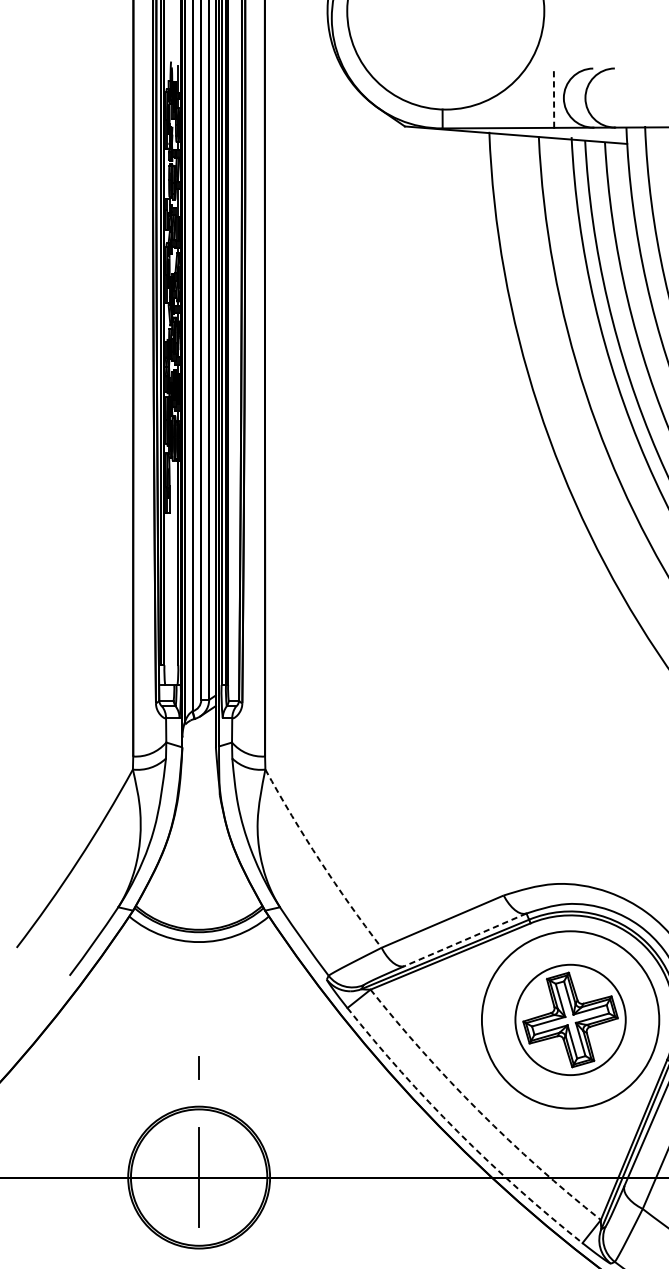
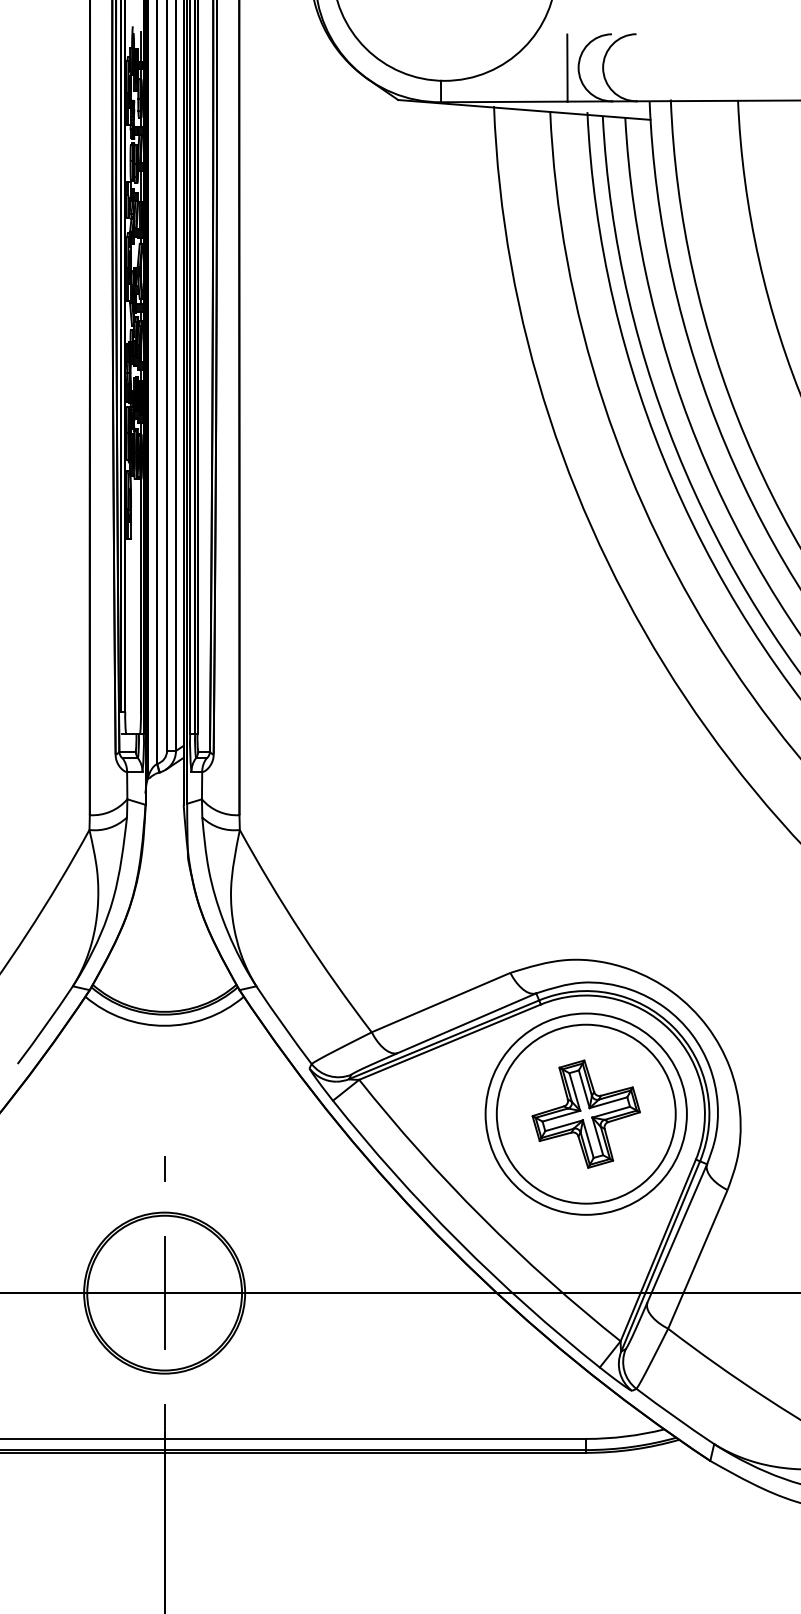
line: (554, 98) -> (567, 68), dashed -> solid
arc: (319, 860) -> (301, 933), dashed -> solid
line: (465, 940) -> (466, 1023), dashed -> solid
circle: (569, 1019) -> (585, 1113), size x1.43
arc: (479, 1110) -> (482, 1217), dashed -> solid
arc: (458, 1132) -> (458, 1241), dashed -> solid

